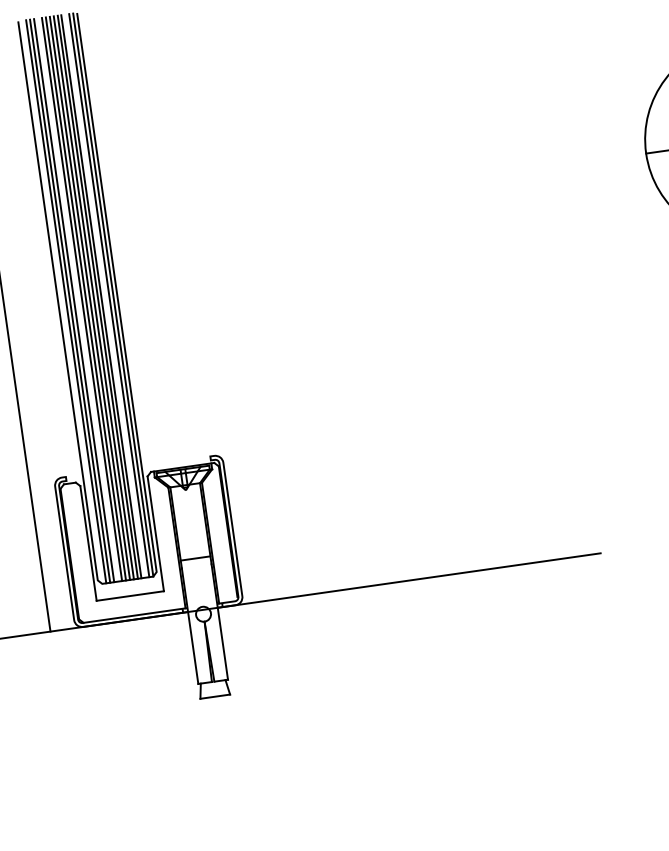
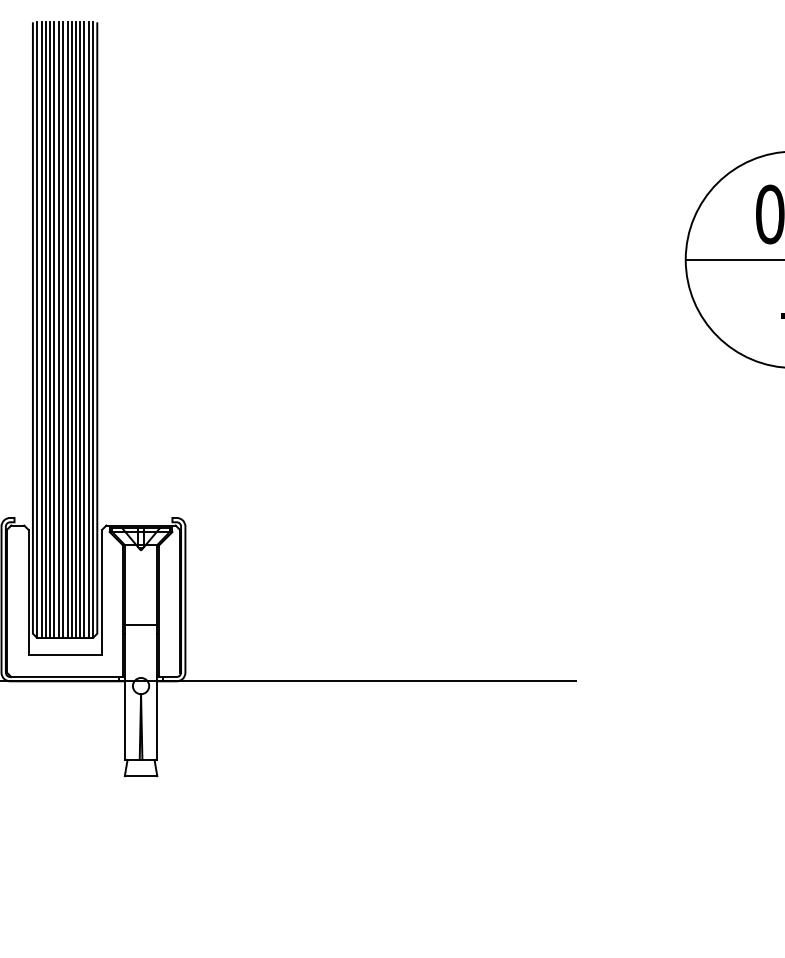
line: (105, 296) -> (84, 330), added
line: (78, 300) -> (54, 330), added
line: (62, 302) -> (37, 330), added

